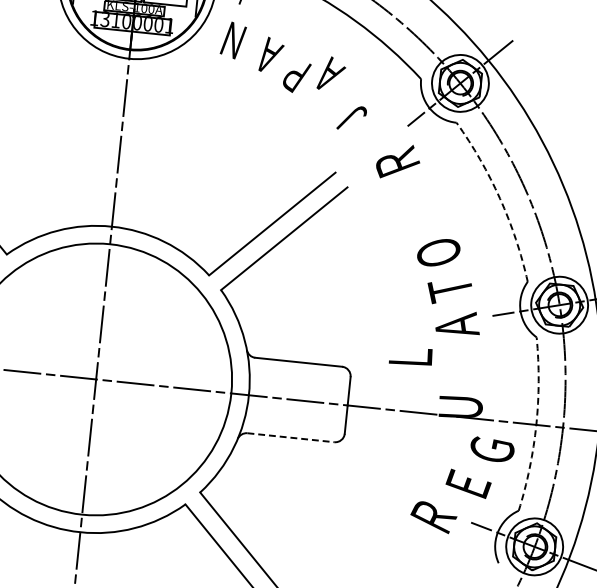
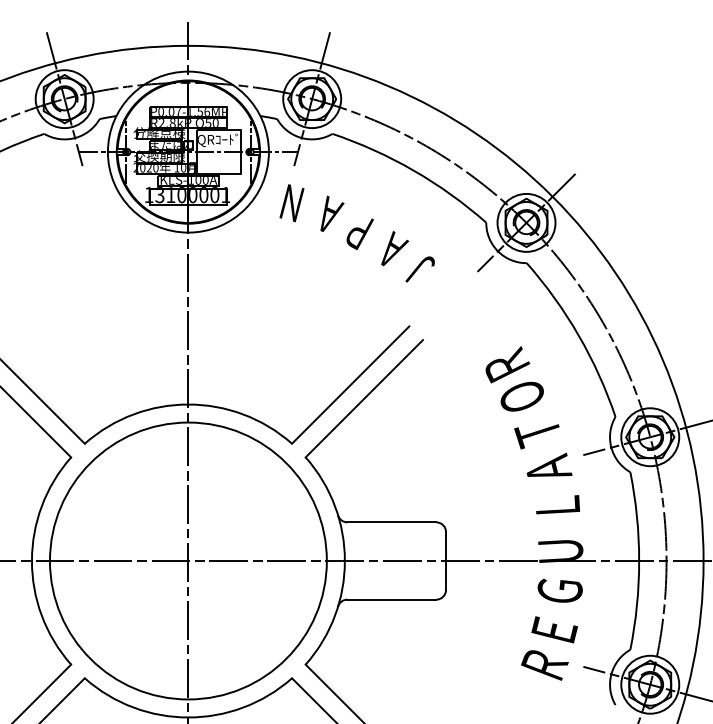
text: (332, 73) -> (395, 248), moved
text: (398, 161) -> (507, 364), moved
arc: (499, 198) -> (578, 335), dashed -> solid
text: (410, 356) -> (557, 504), moved
arc: (536, 425) -> (639, 561), dashed -> solid
line: (291, 437) -> (392, 599), dashed -> solid
text: (491, 449) -> (559, 590), moved
text: (468, 483) -> (554, 629), moved

